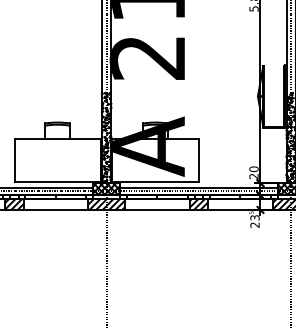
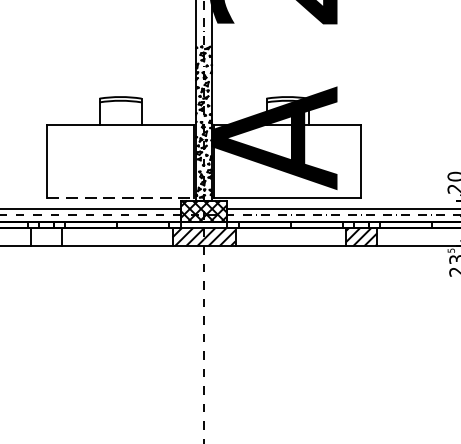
line: (58, 181) -> (121, 197), solid -> dashed
hatch: (14, 204) -> (46, 236), removed

